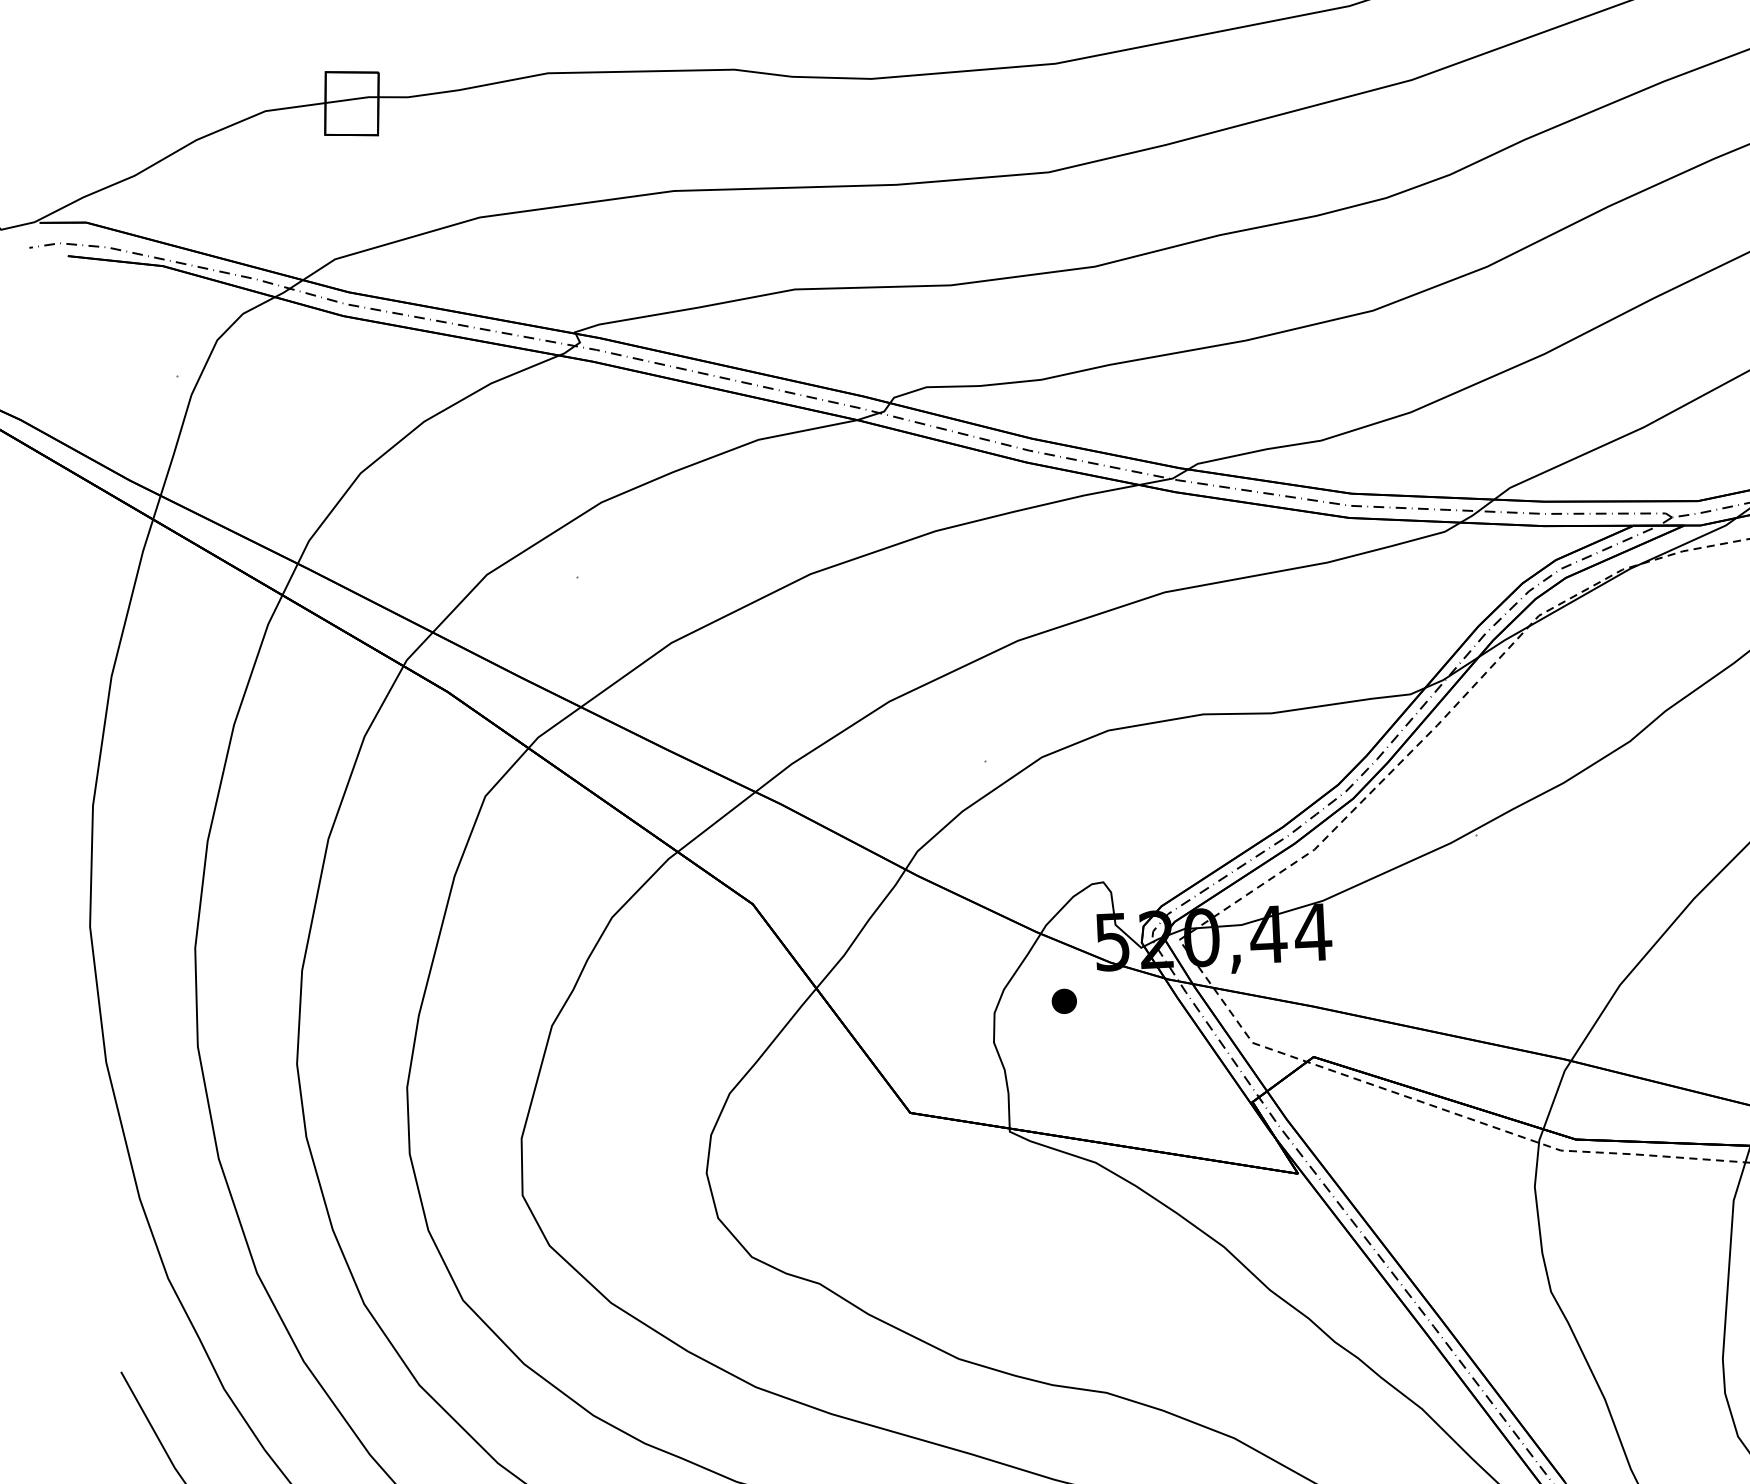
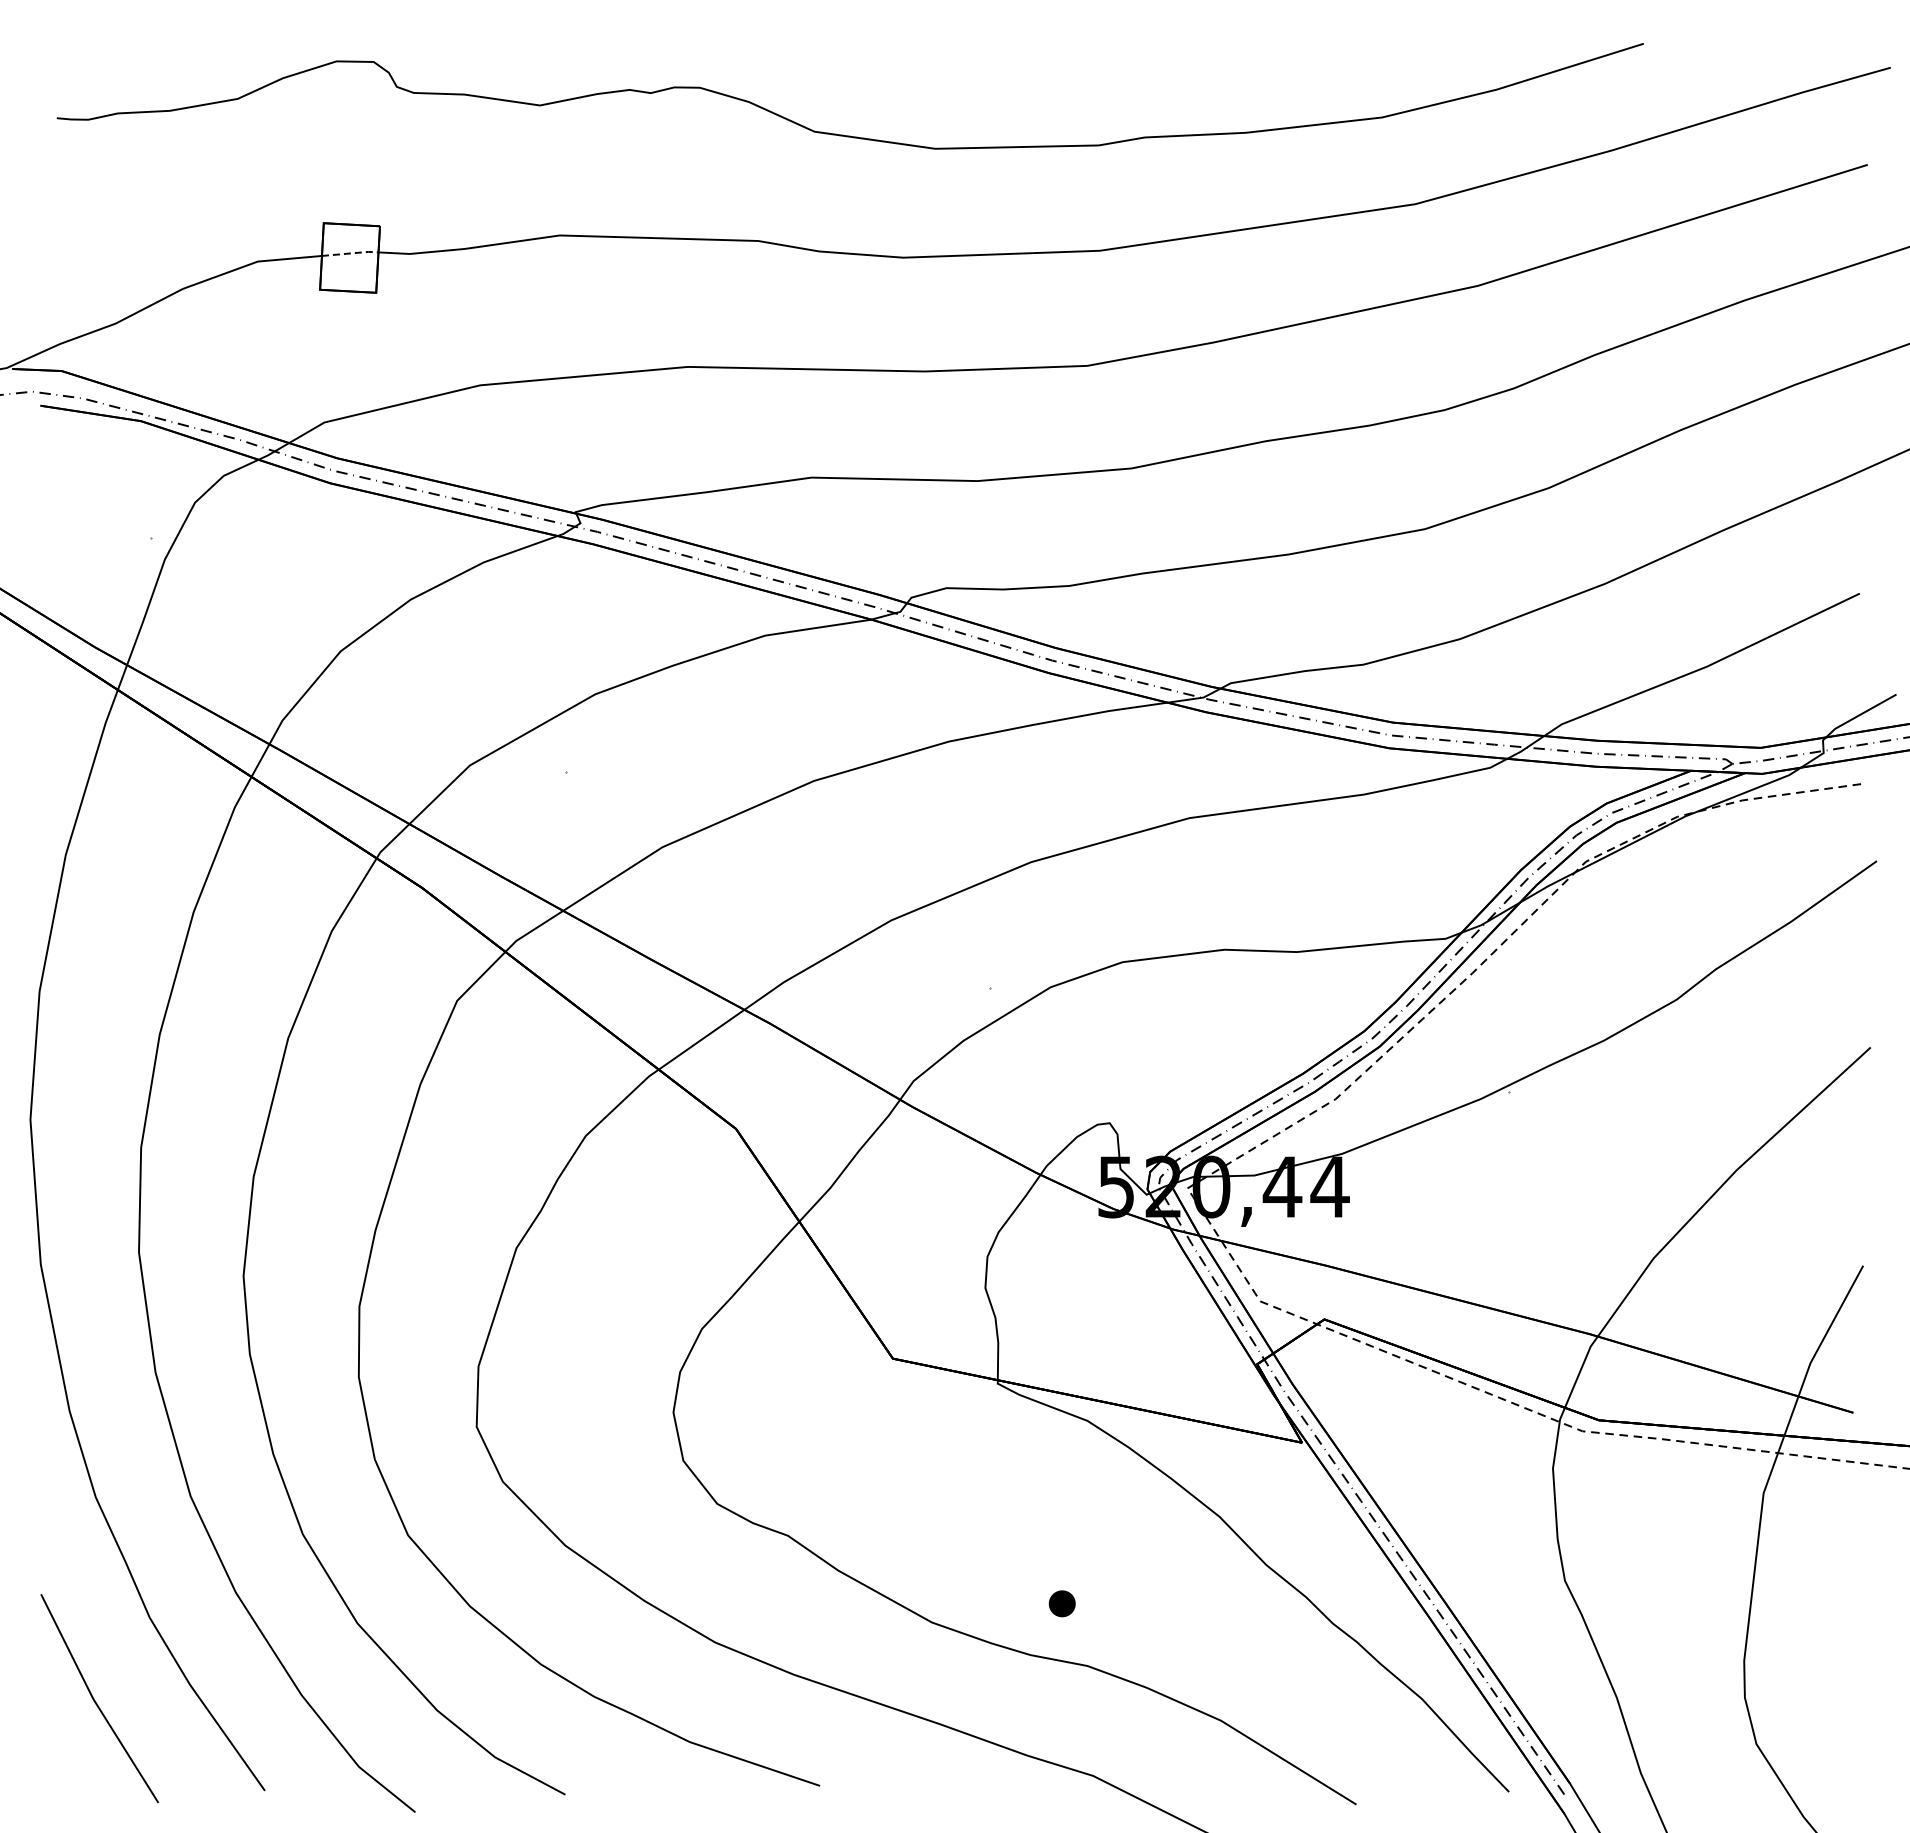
line: (353, 99) -> (351, 253), solid -> dashed
part: (1063, 1001) -> (1061, 1603), moved

